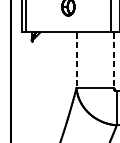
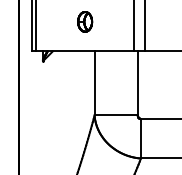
line: (76, 60) -> (94, 83), dashed -> solid
line: (113, 60) -> (137, 83), dashed -> solid

